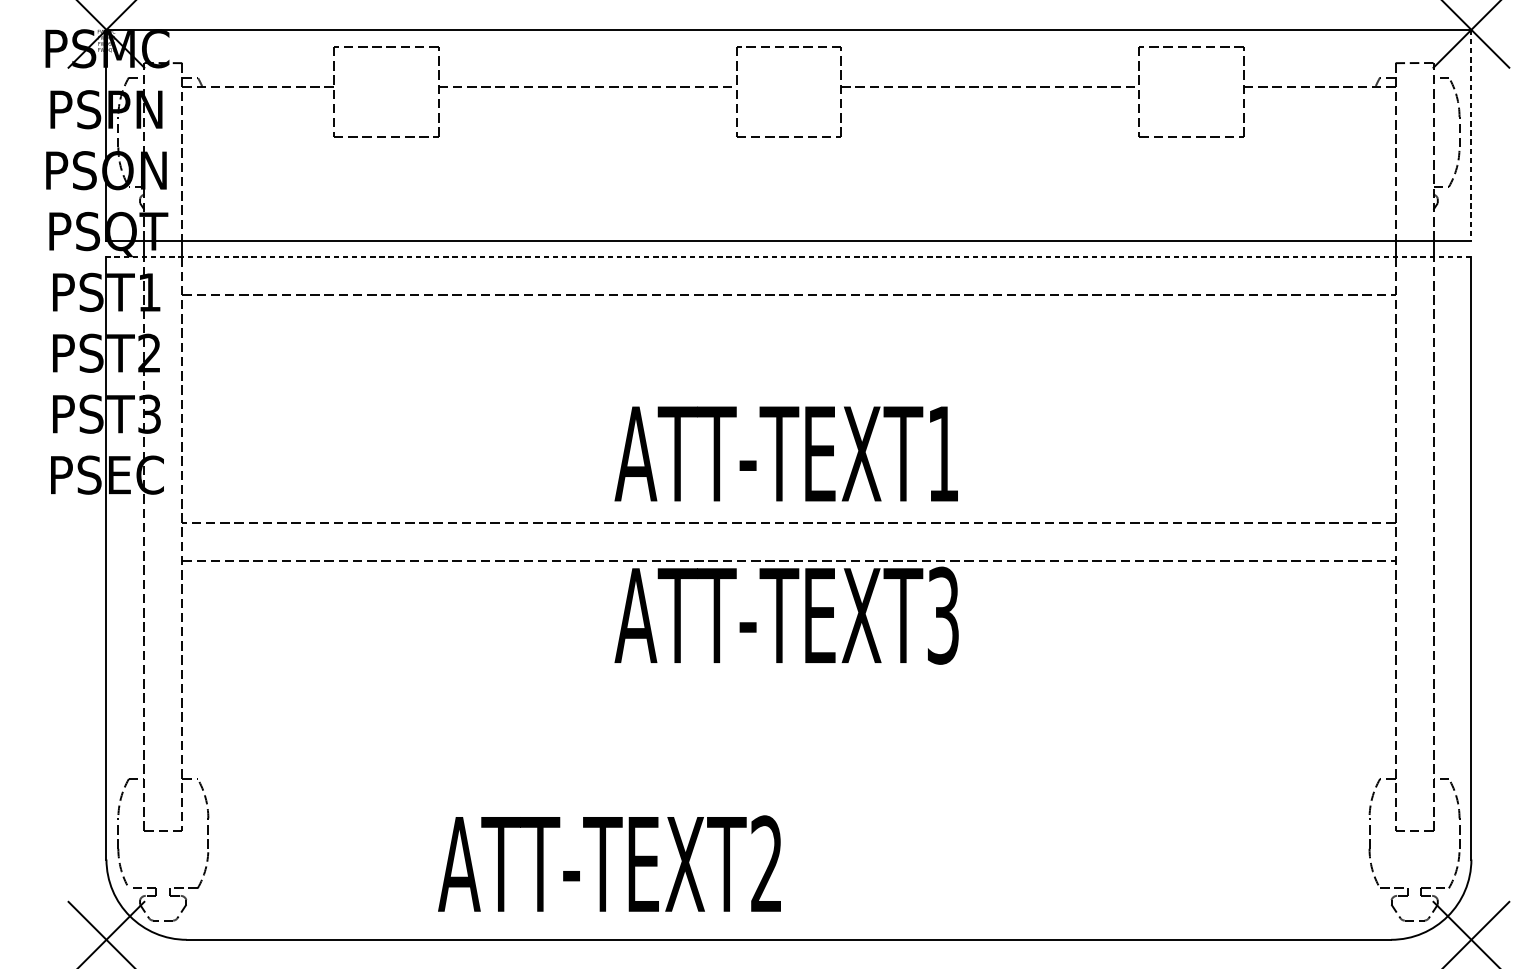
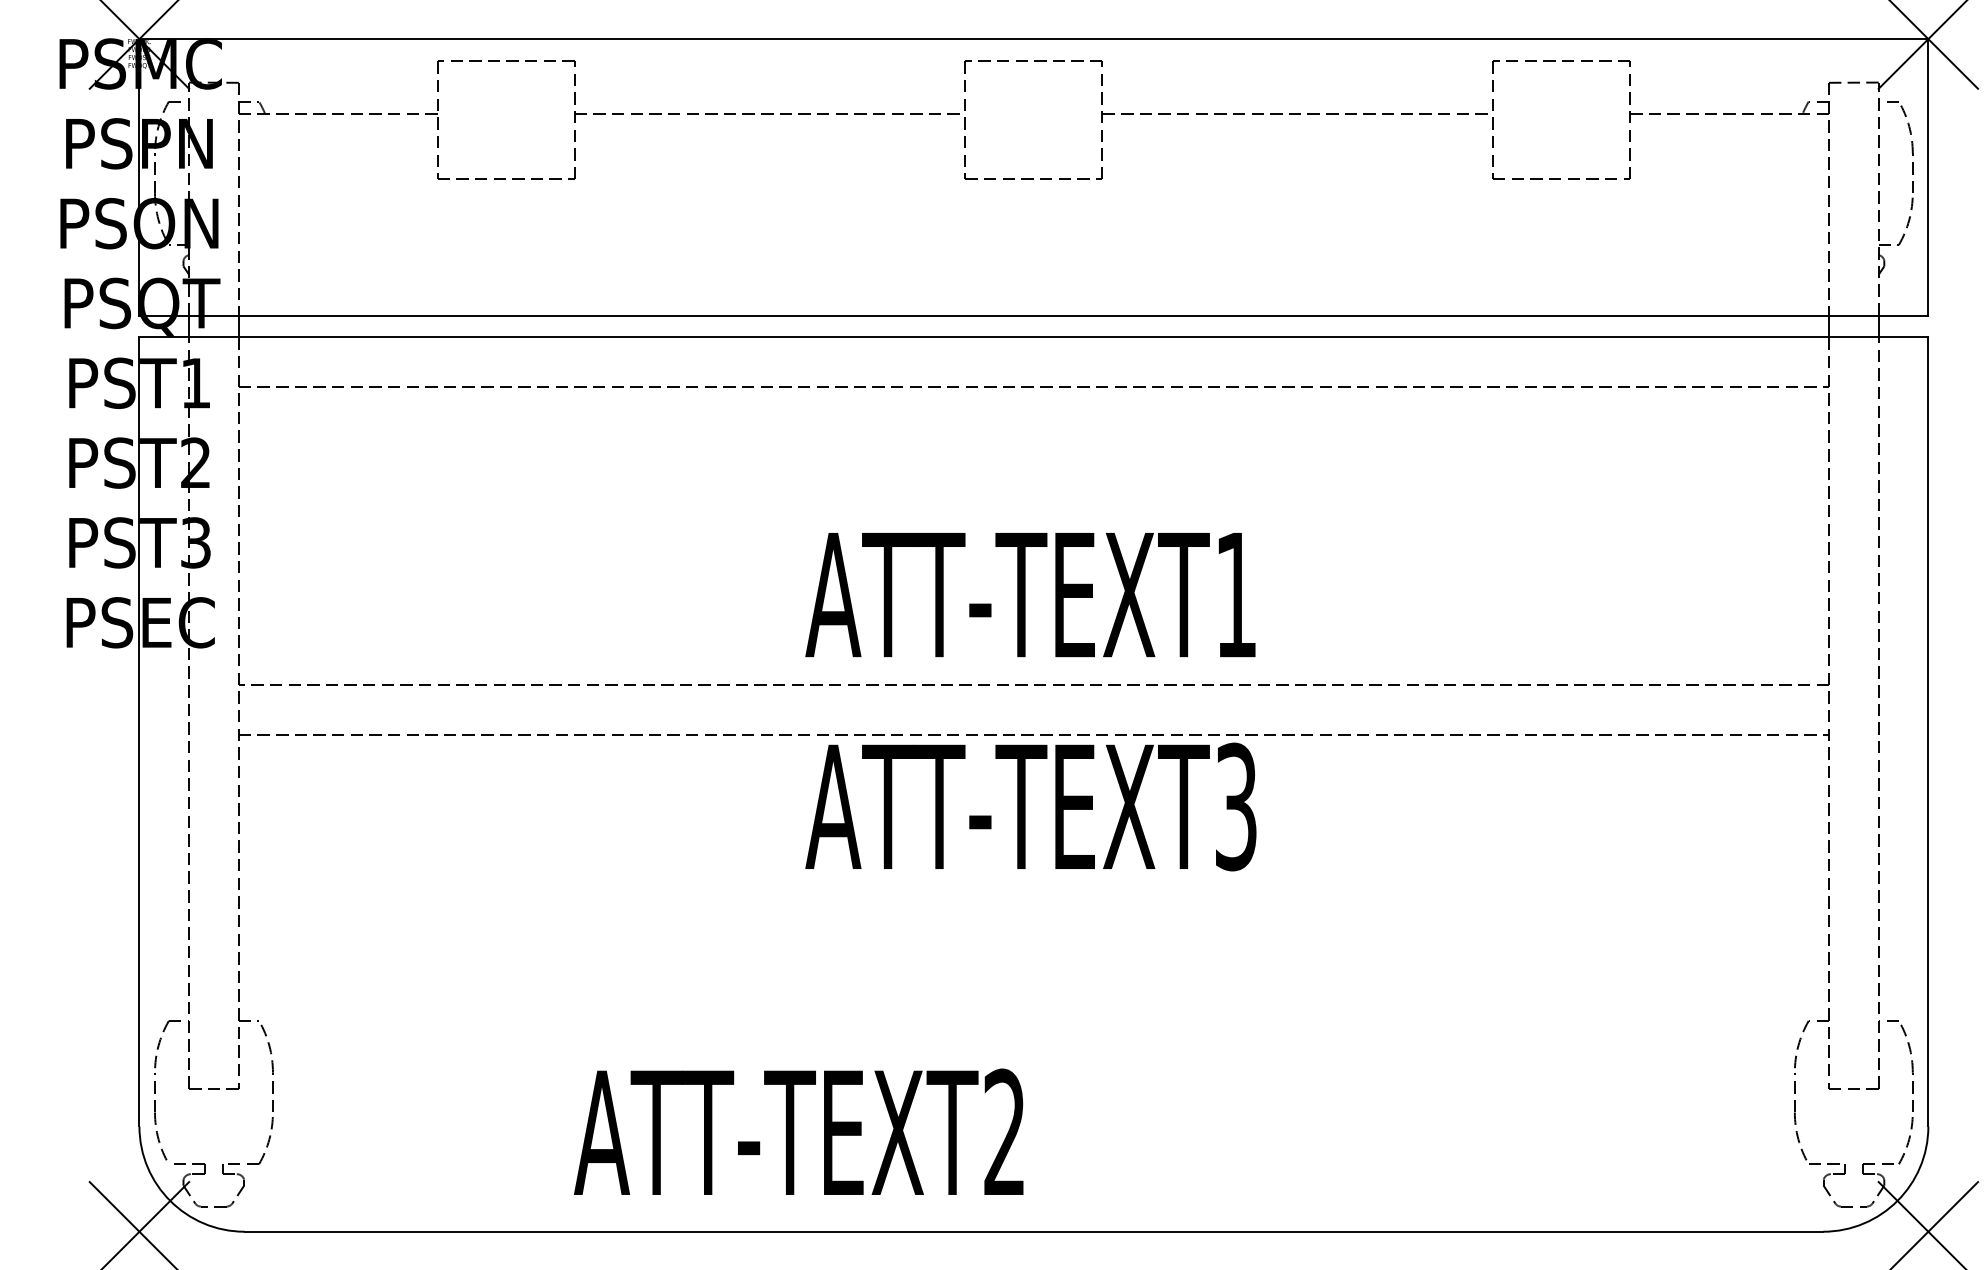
line: (1471, 135) -> (1928, 177), dashed -> solid
line: (788, 257) -> (1033, 337), dashed -> solid

